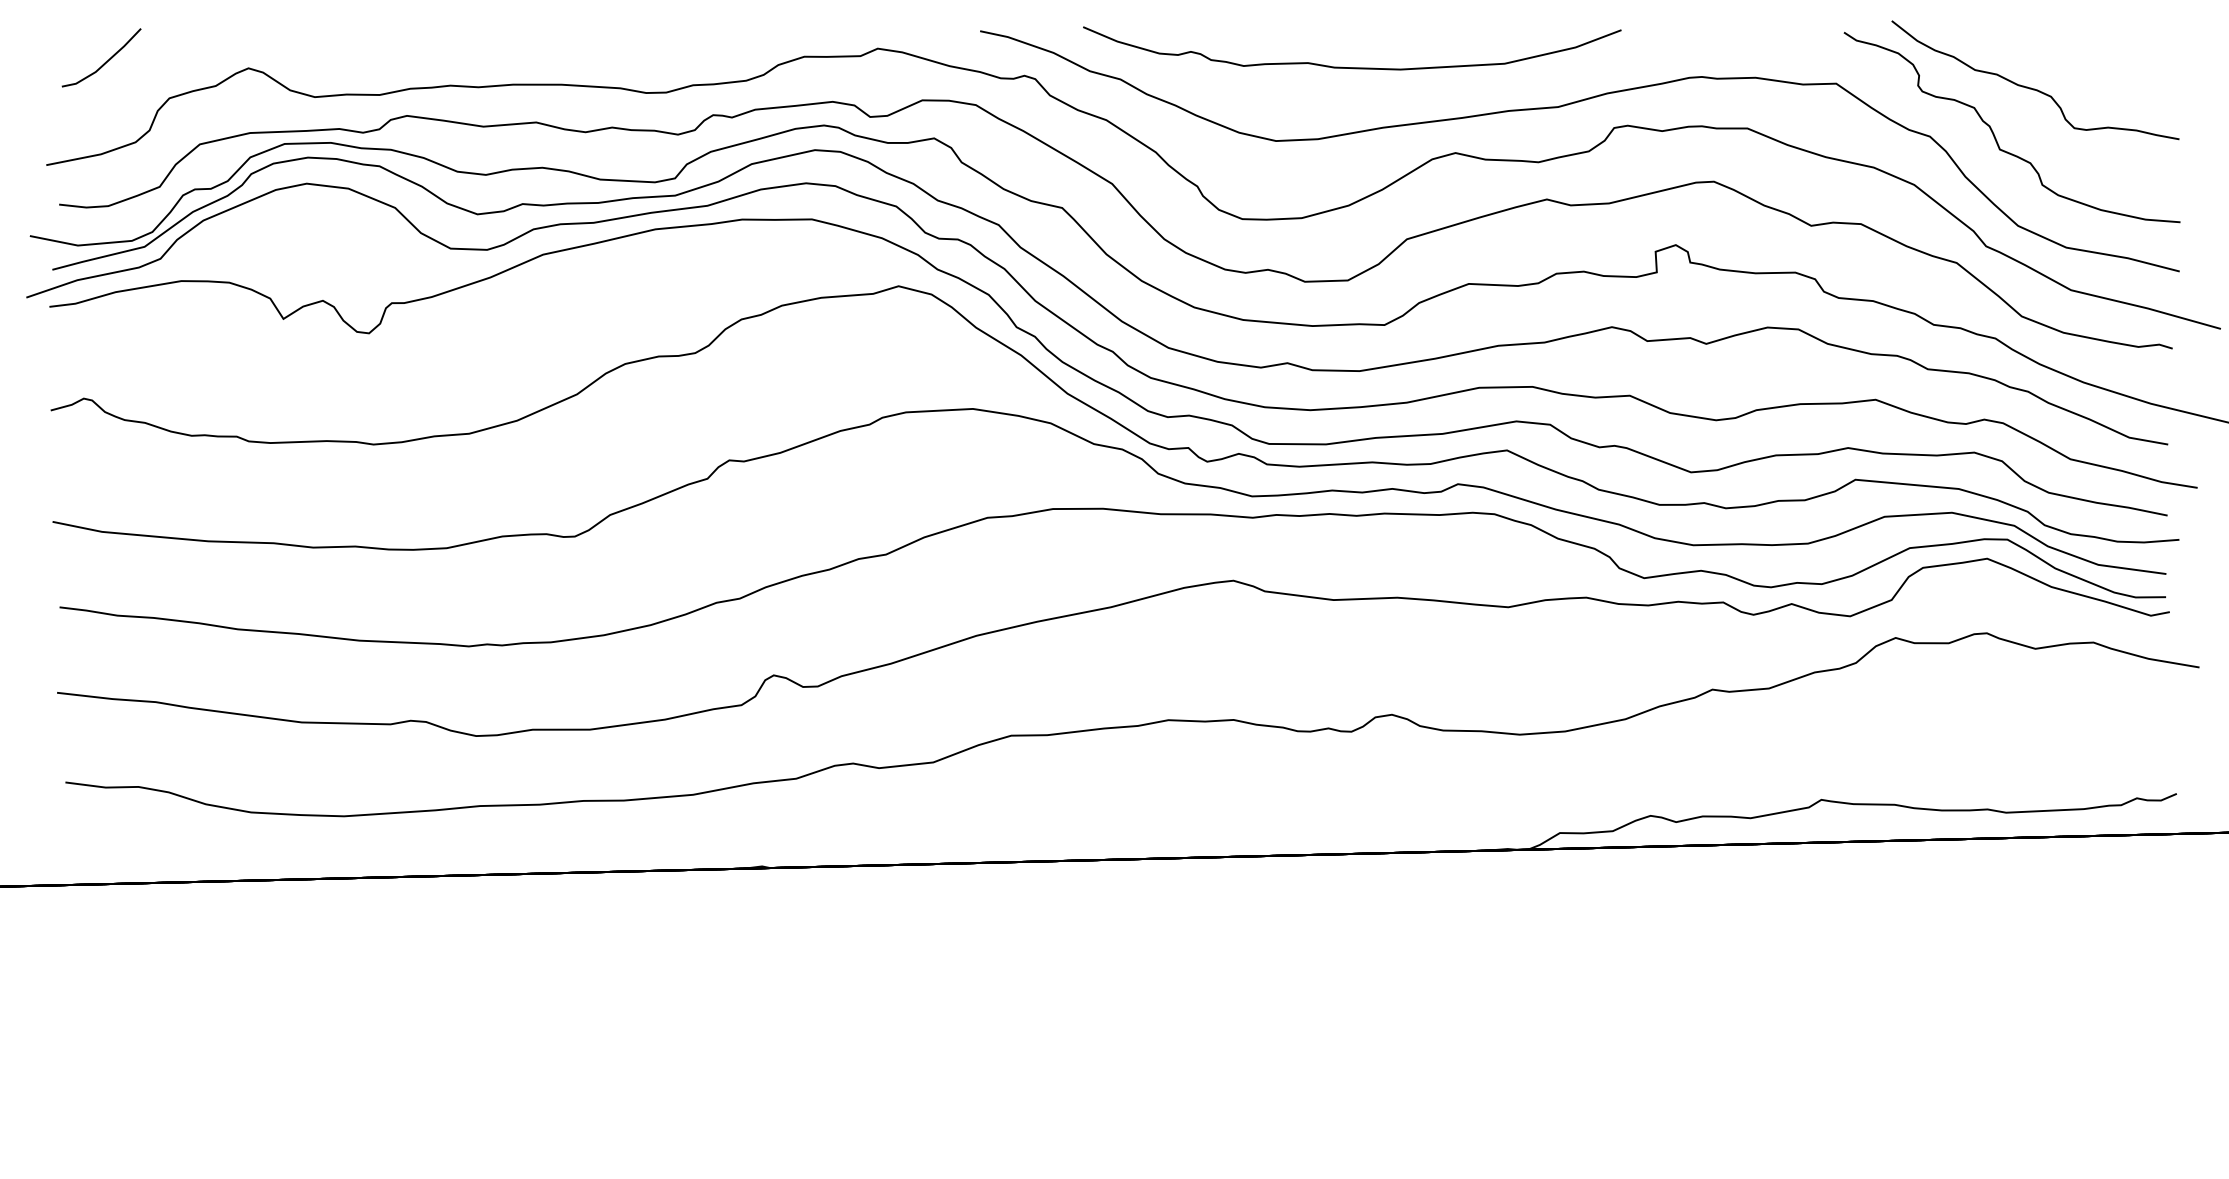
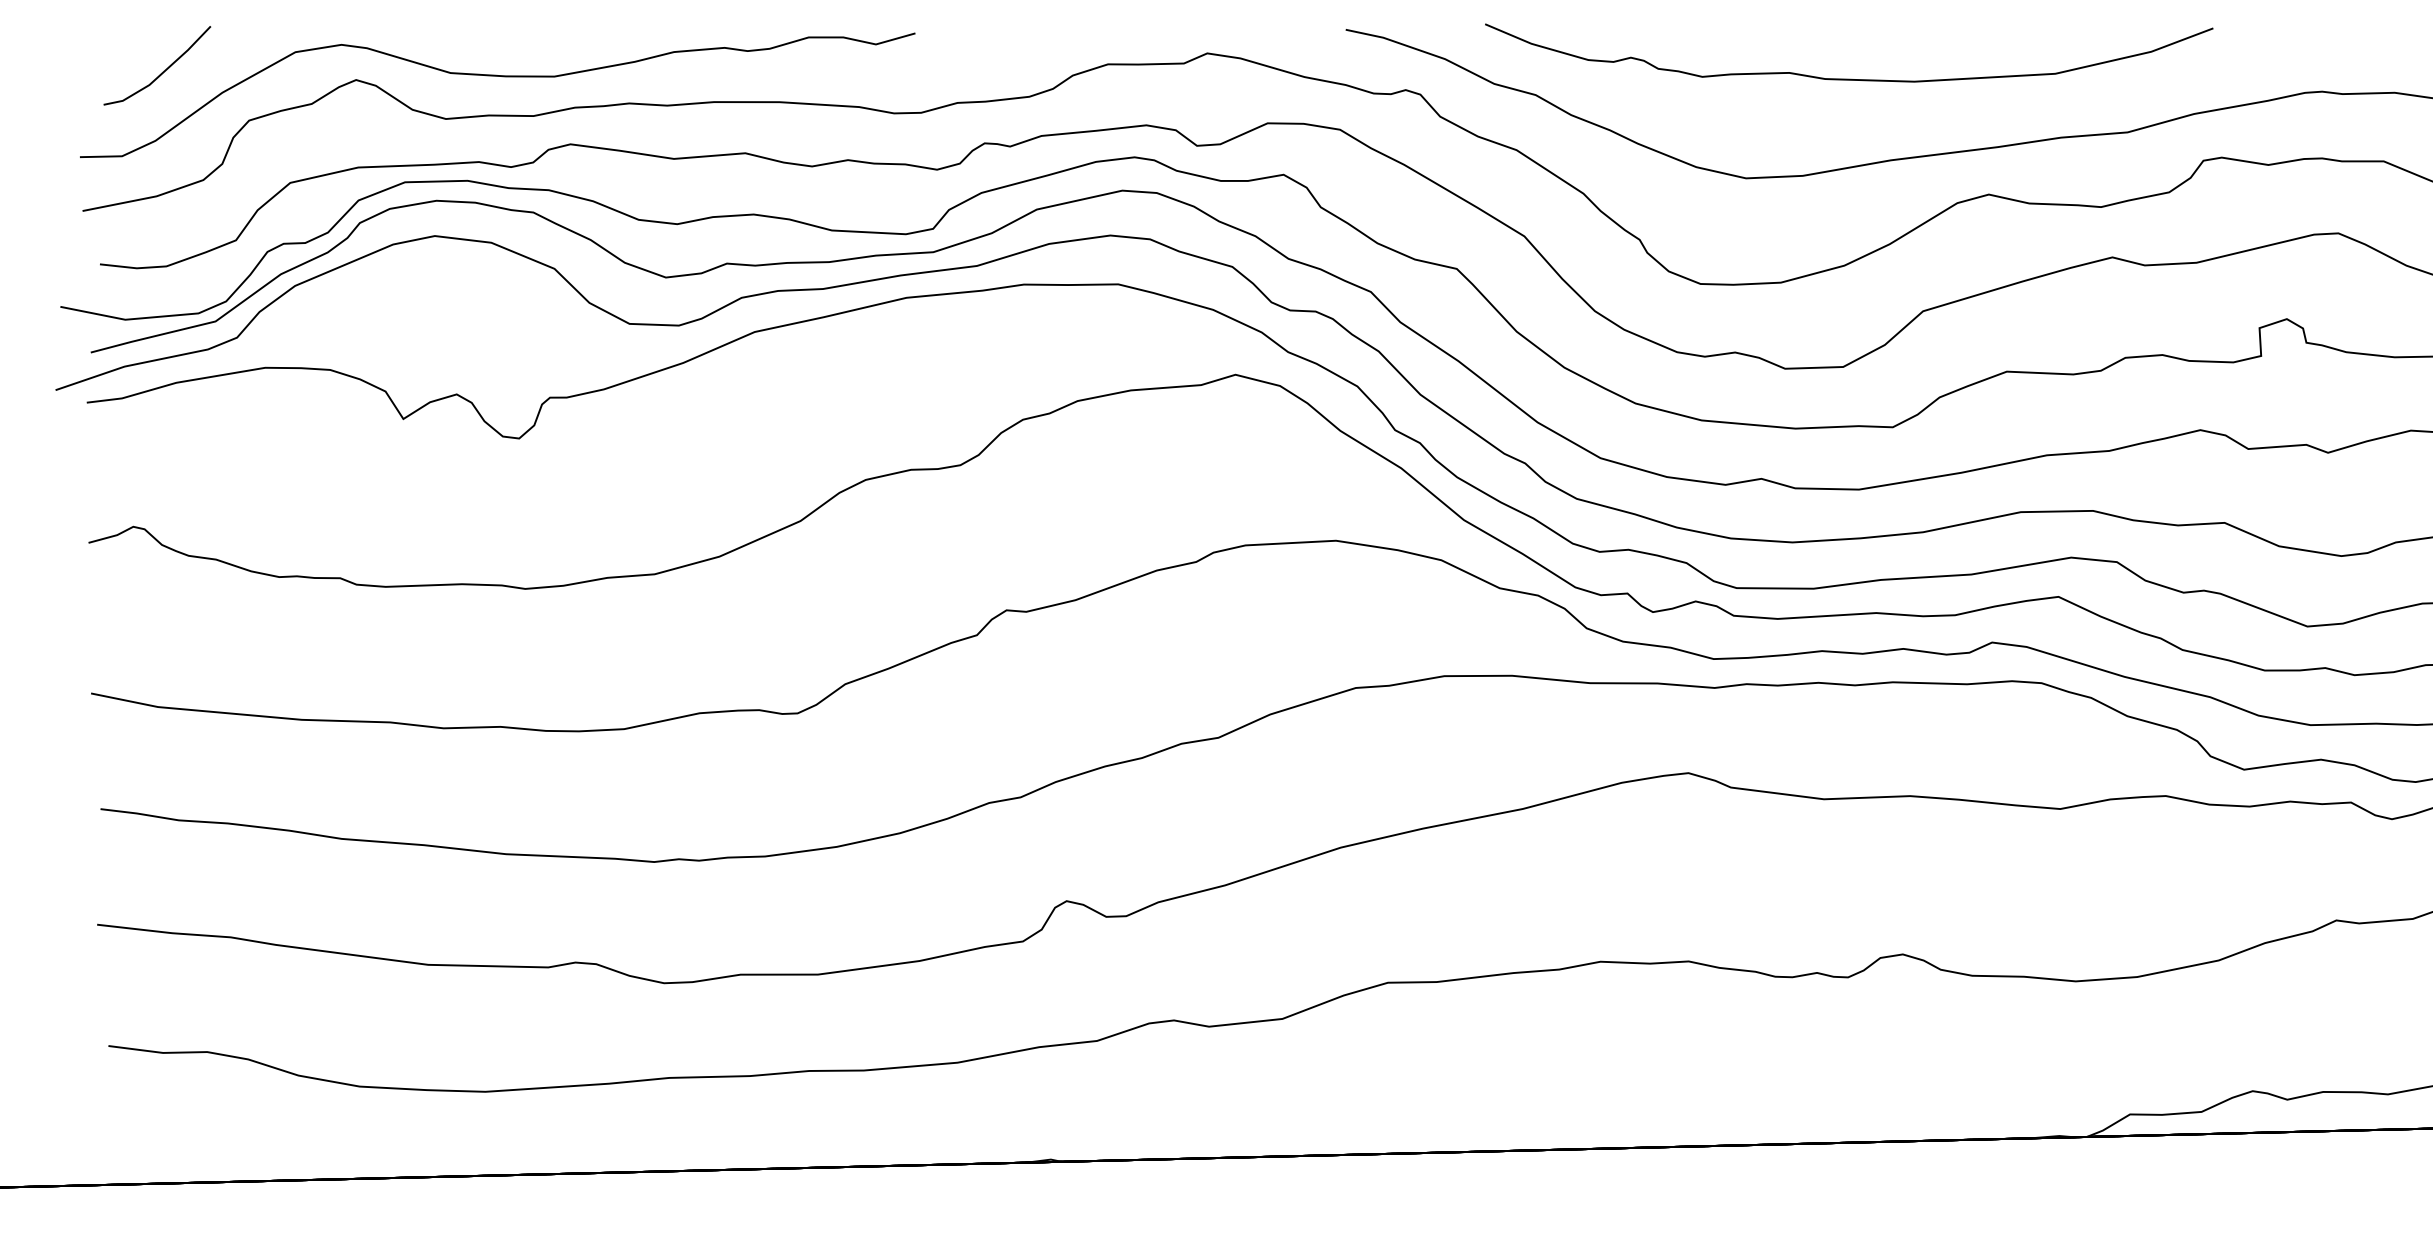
curve: (353, 66) -> (498, 77), added

